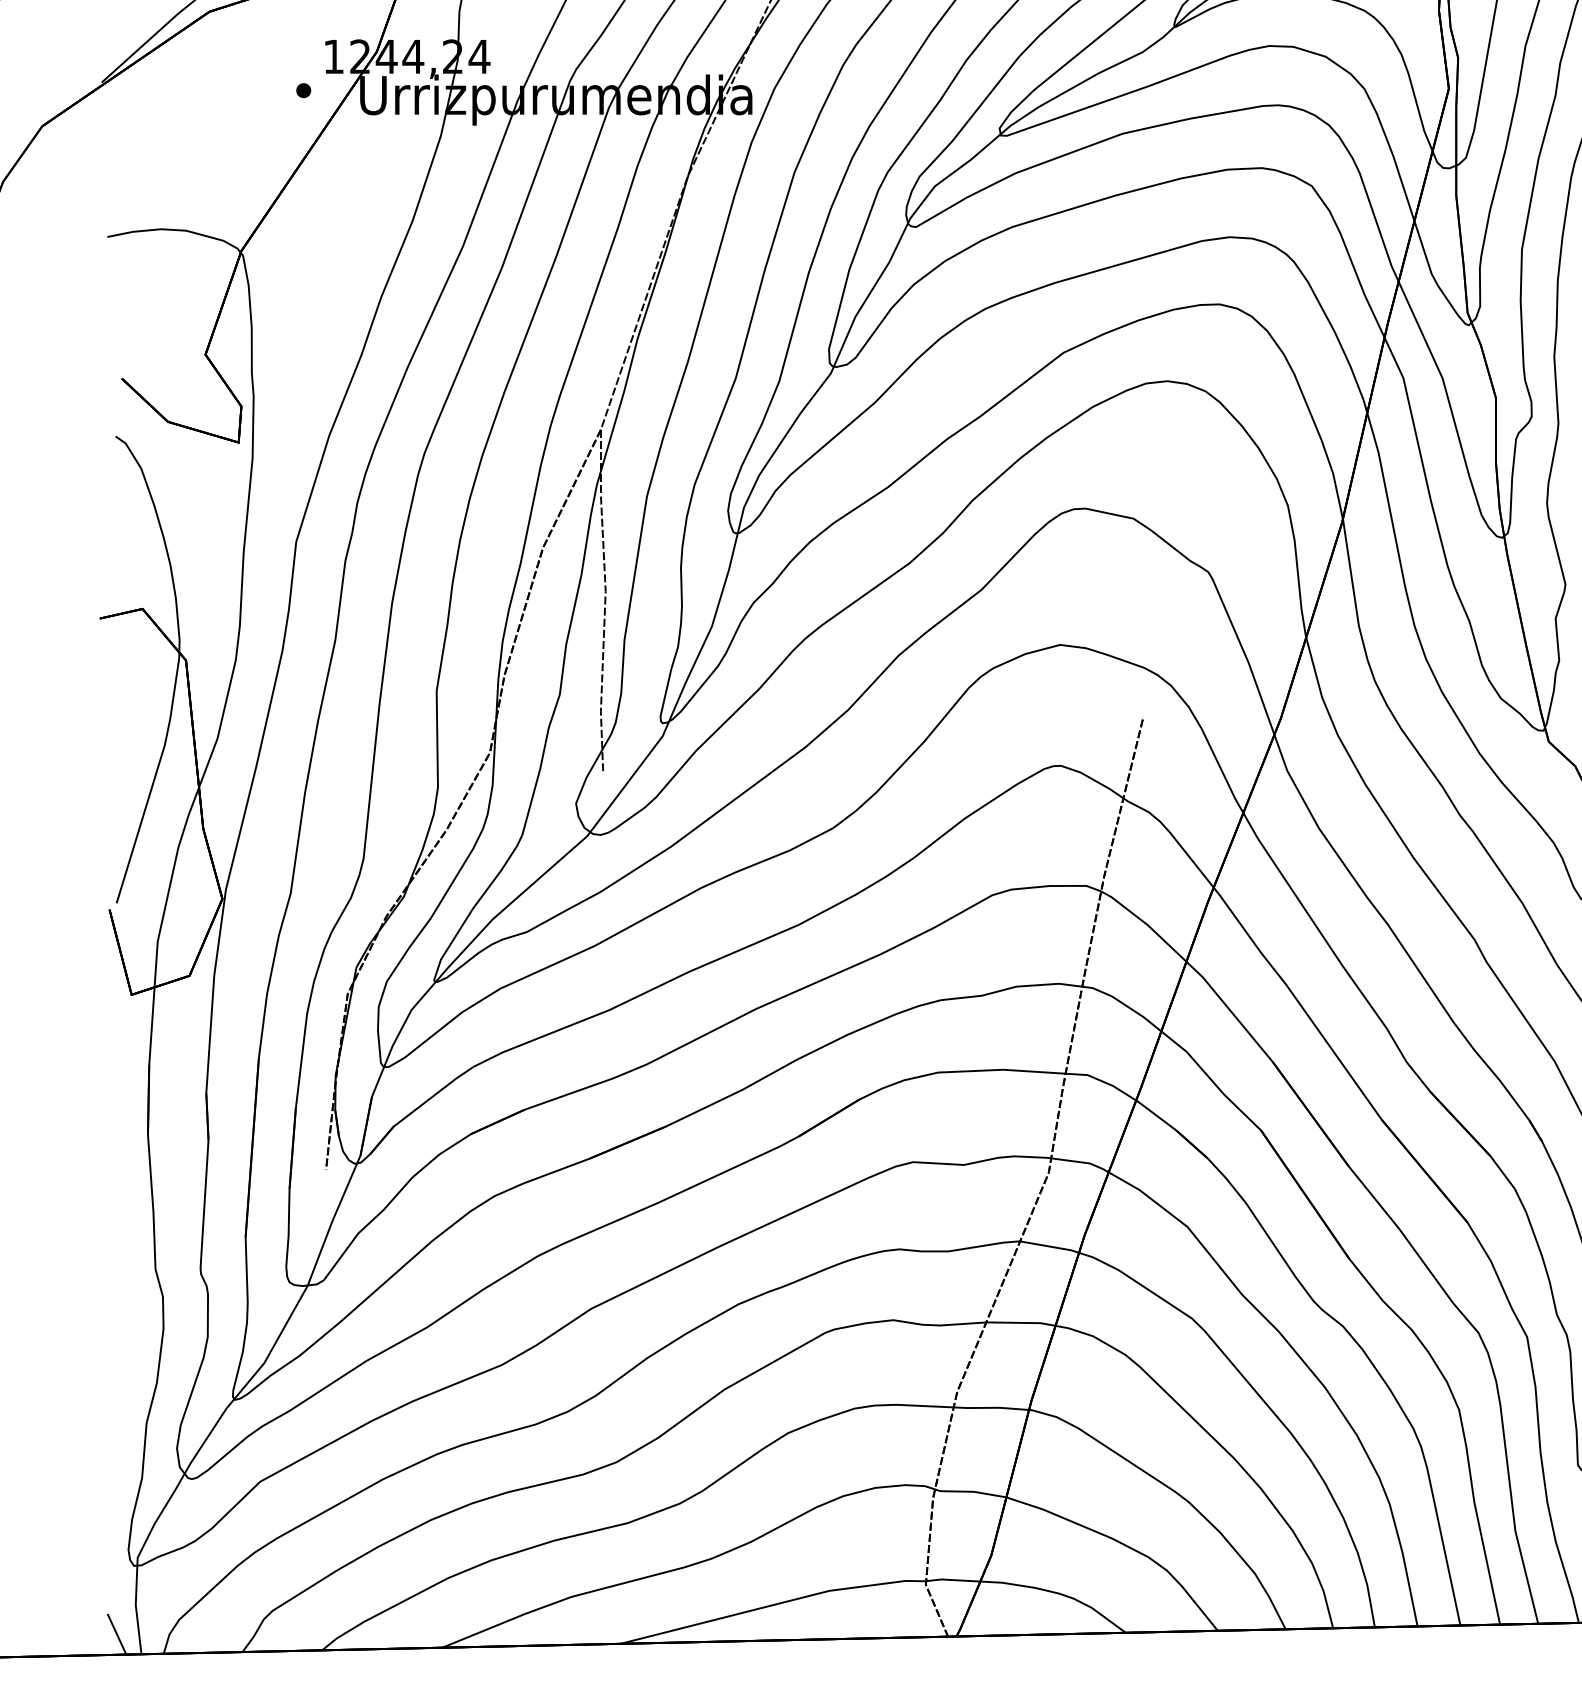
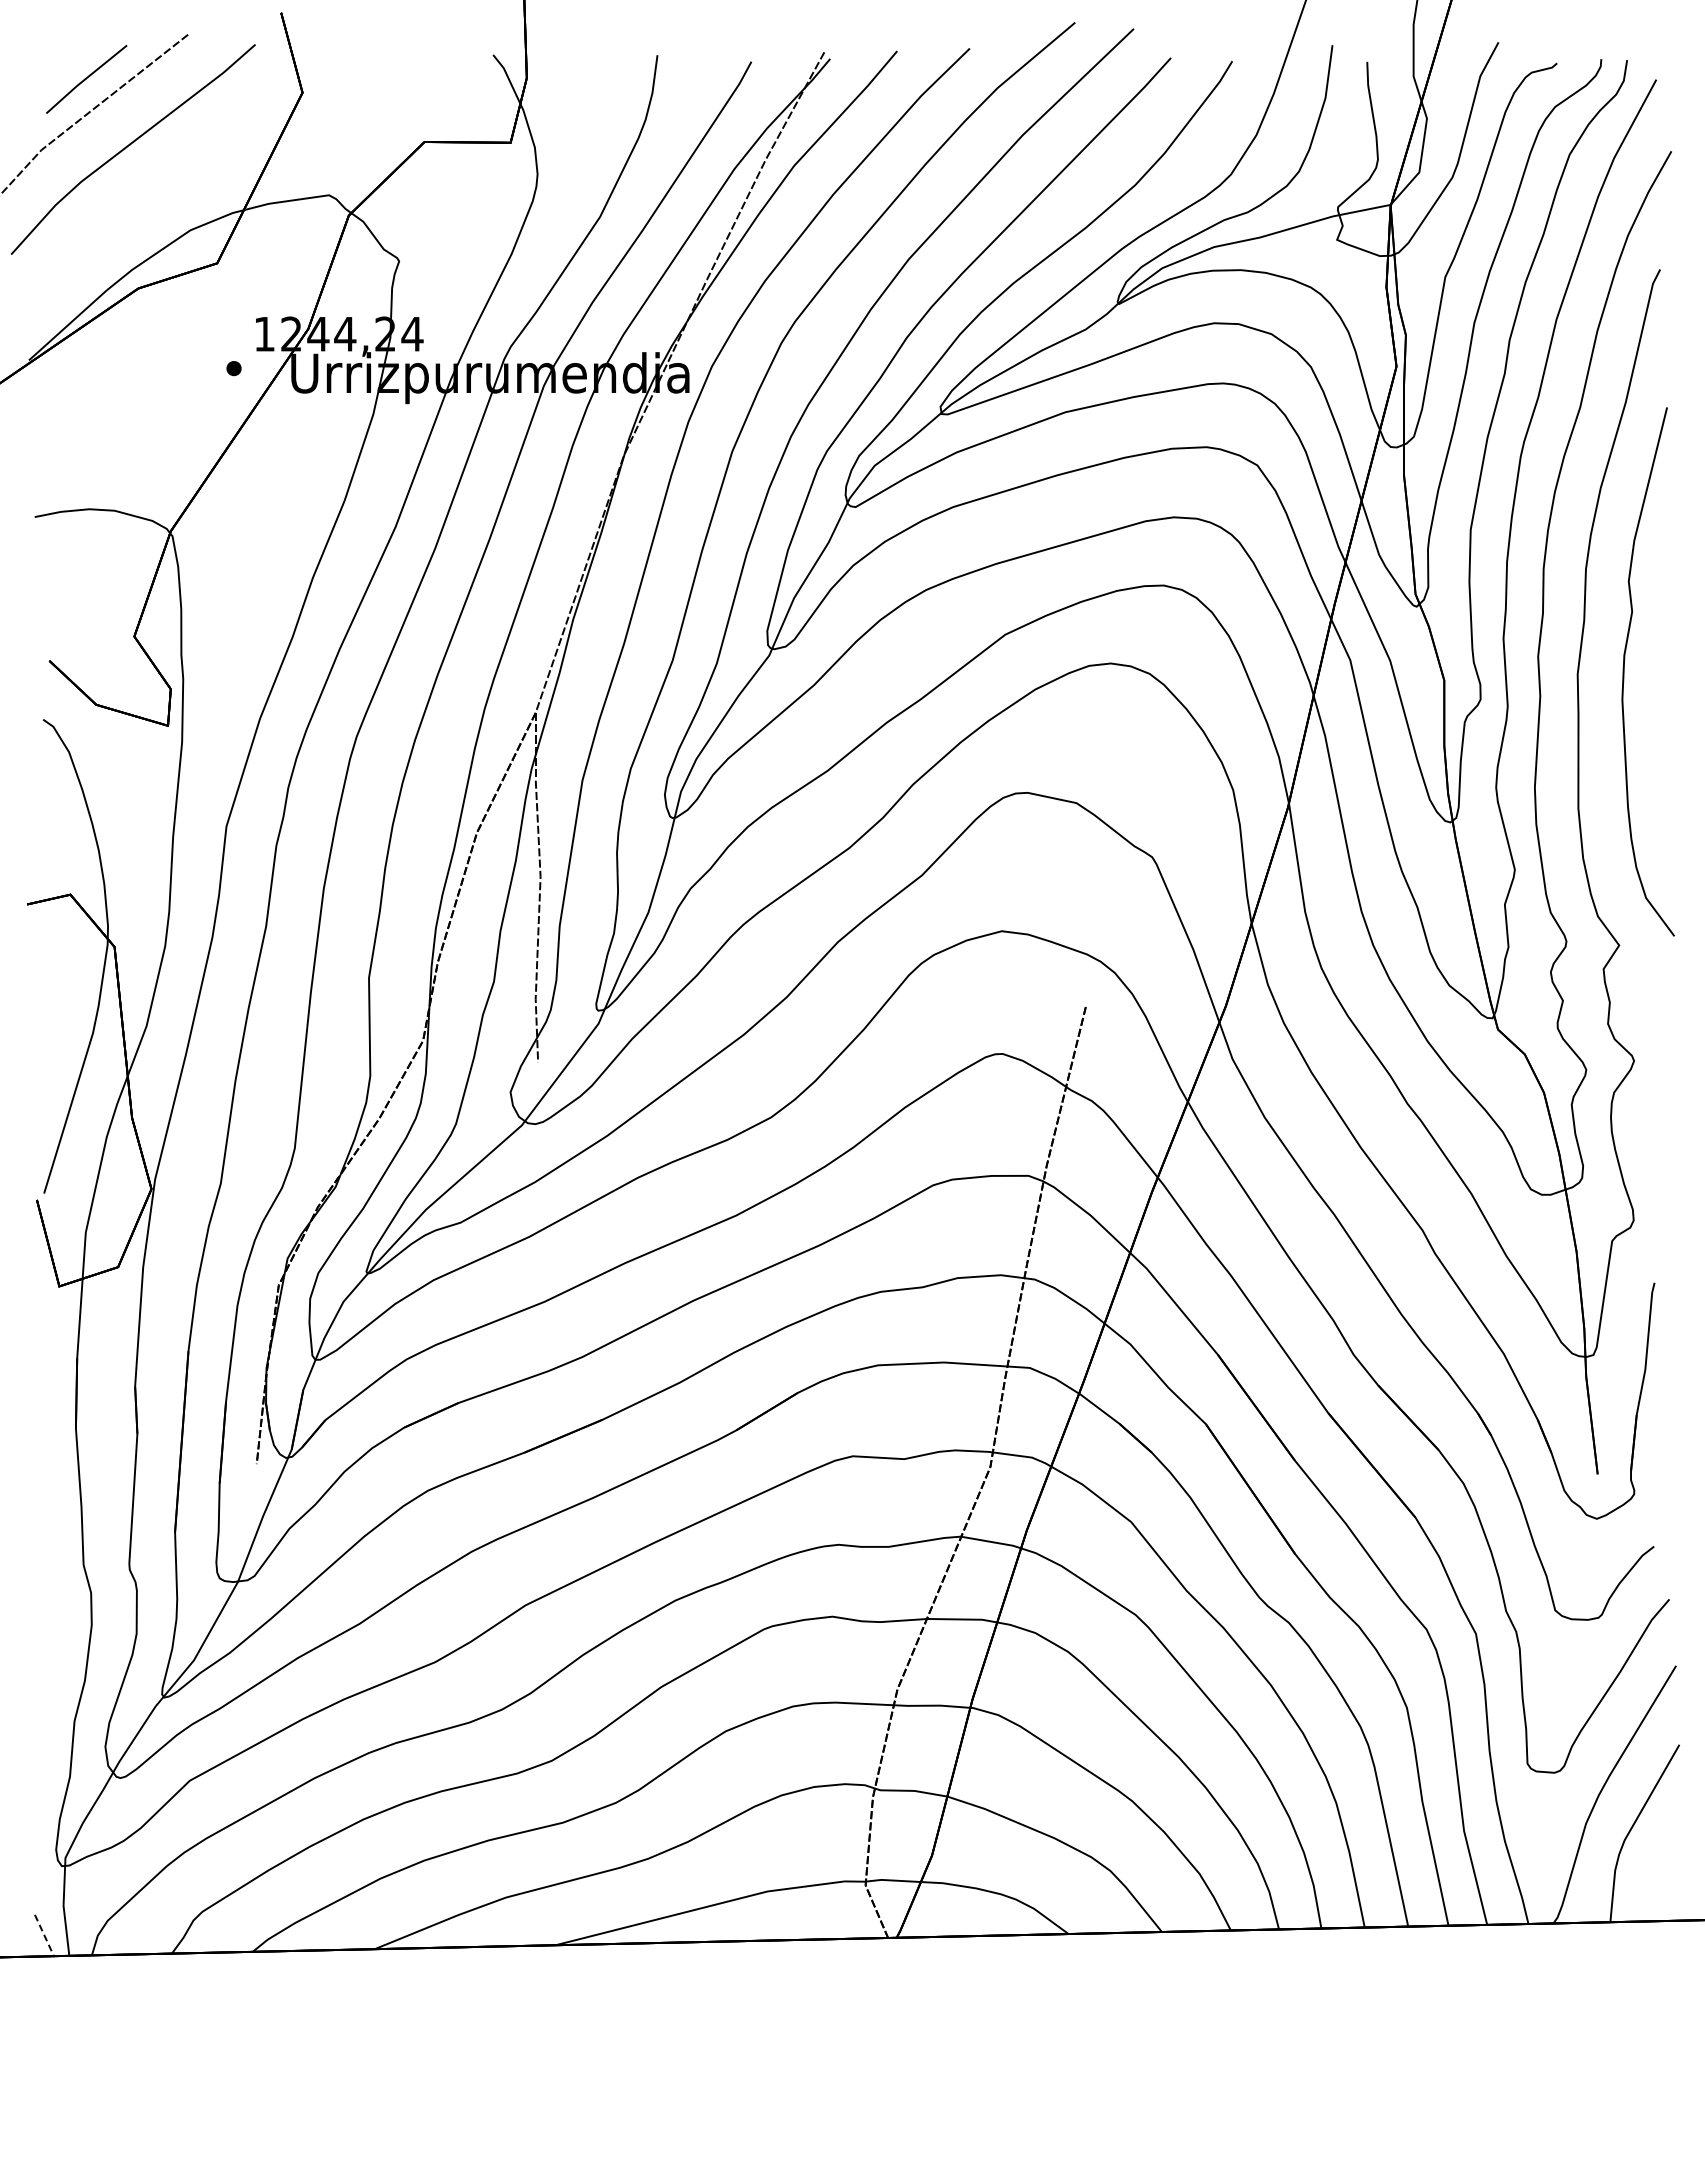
line: (117, 1635) -> (44, 1936), solid -> dashed

